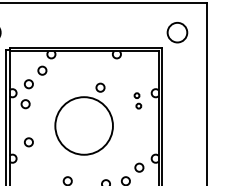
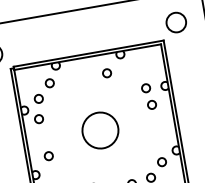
circle: (100, 87) -> (107, 73), moved
part: (137, 100) -> (148, 96), size x1.67
circle: (84, 125) -> (100, 130), size x0.62

